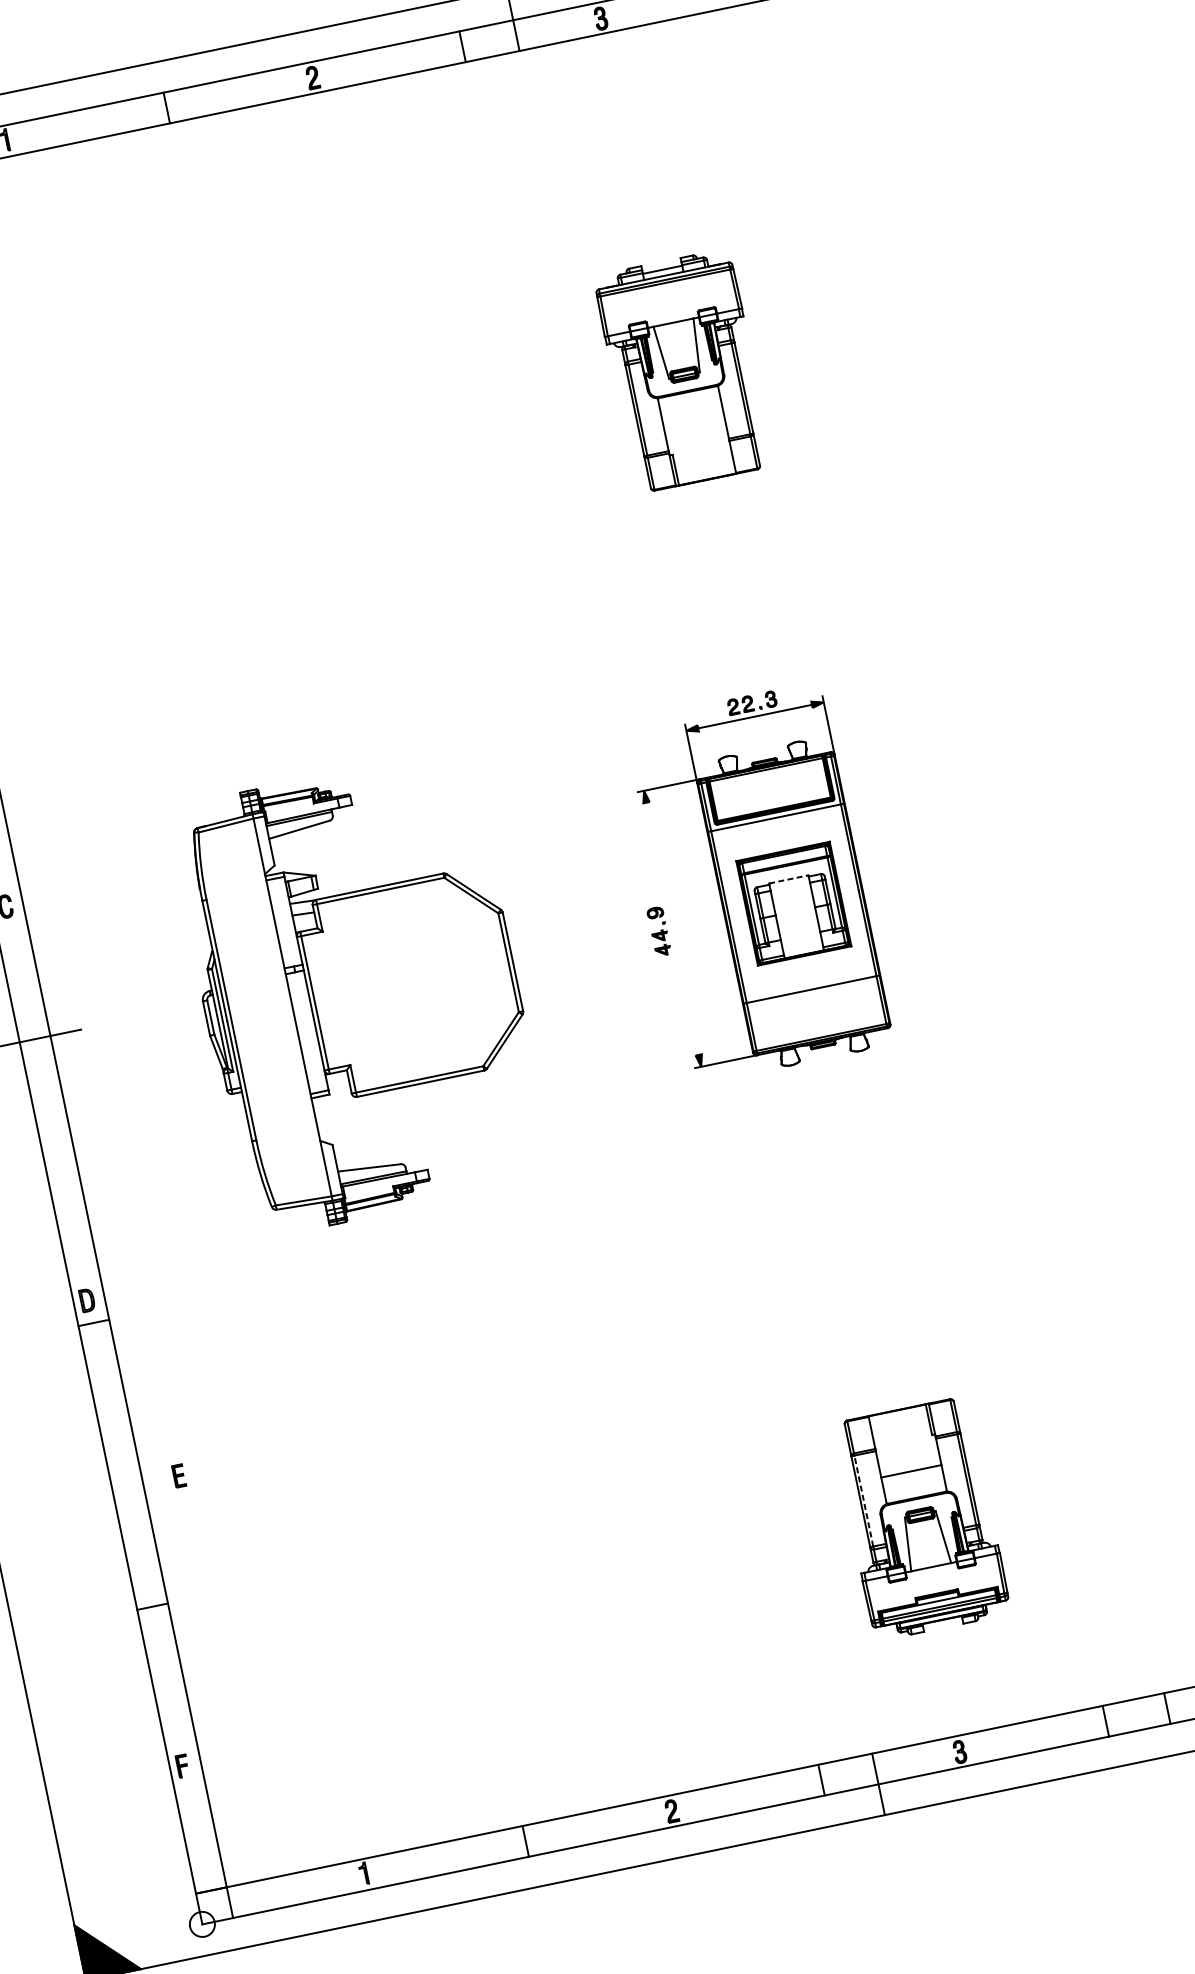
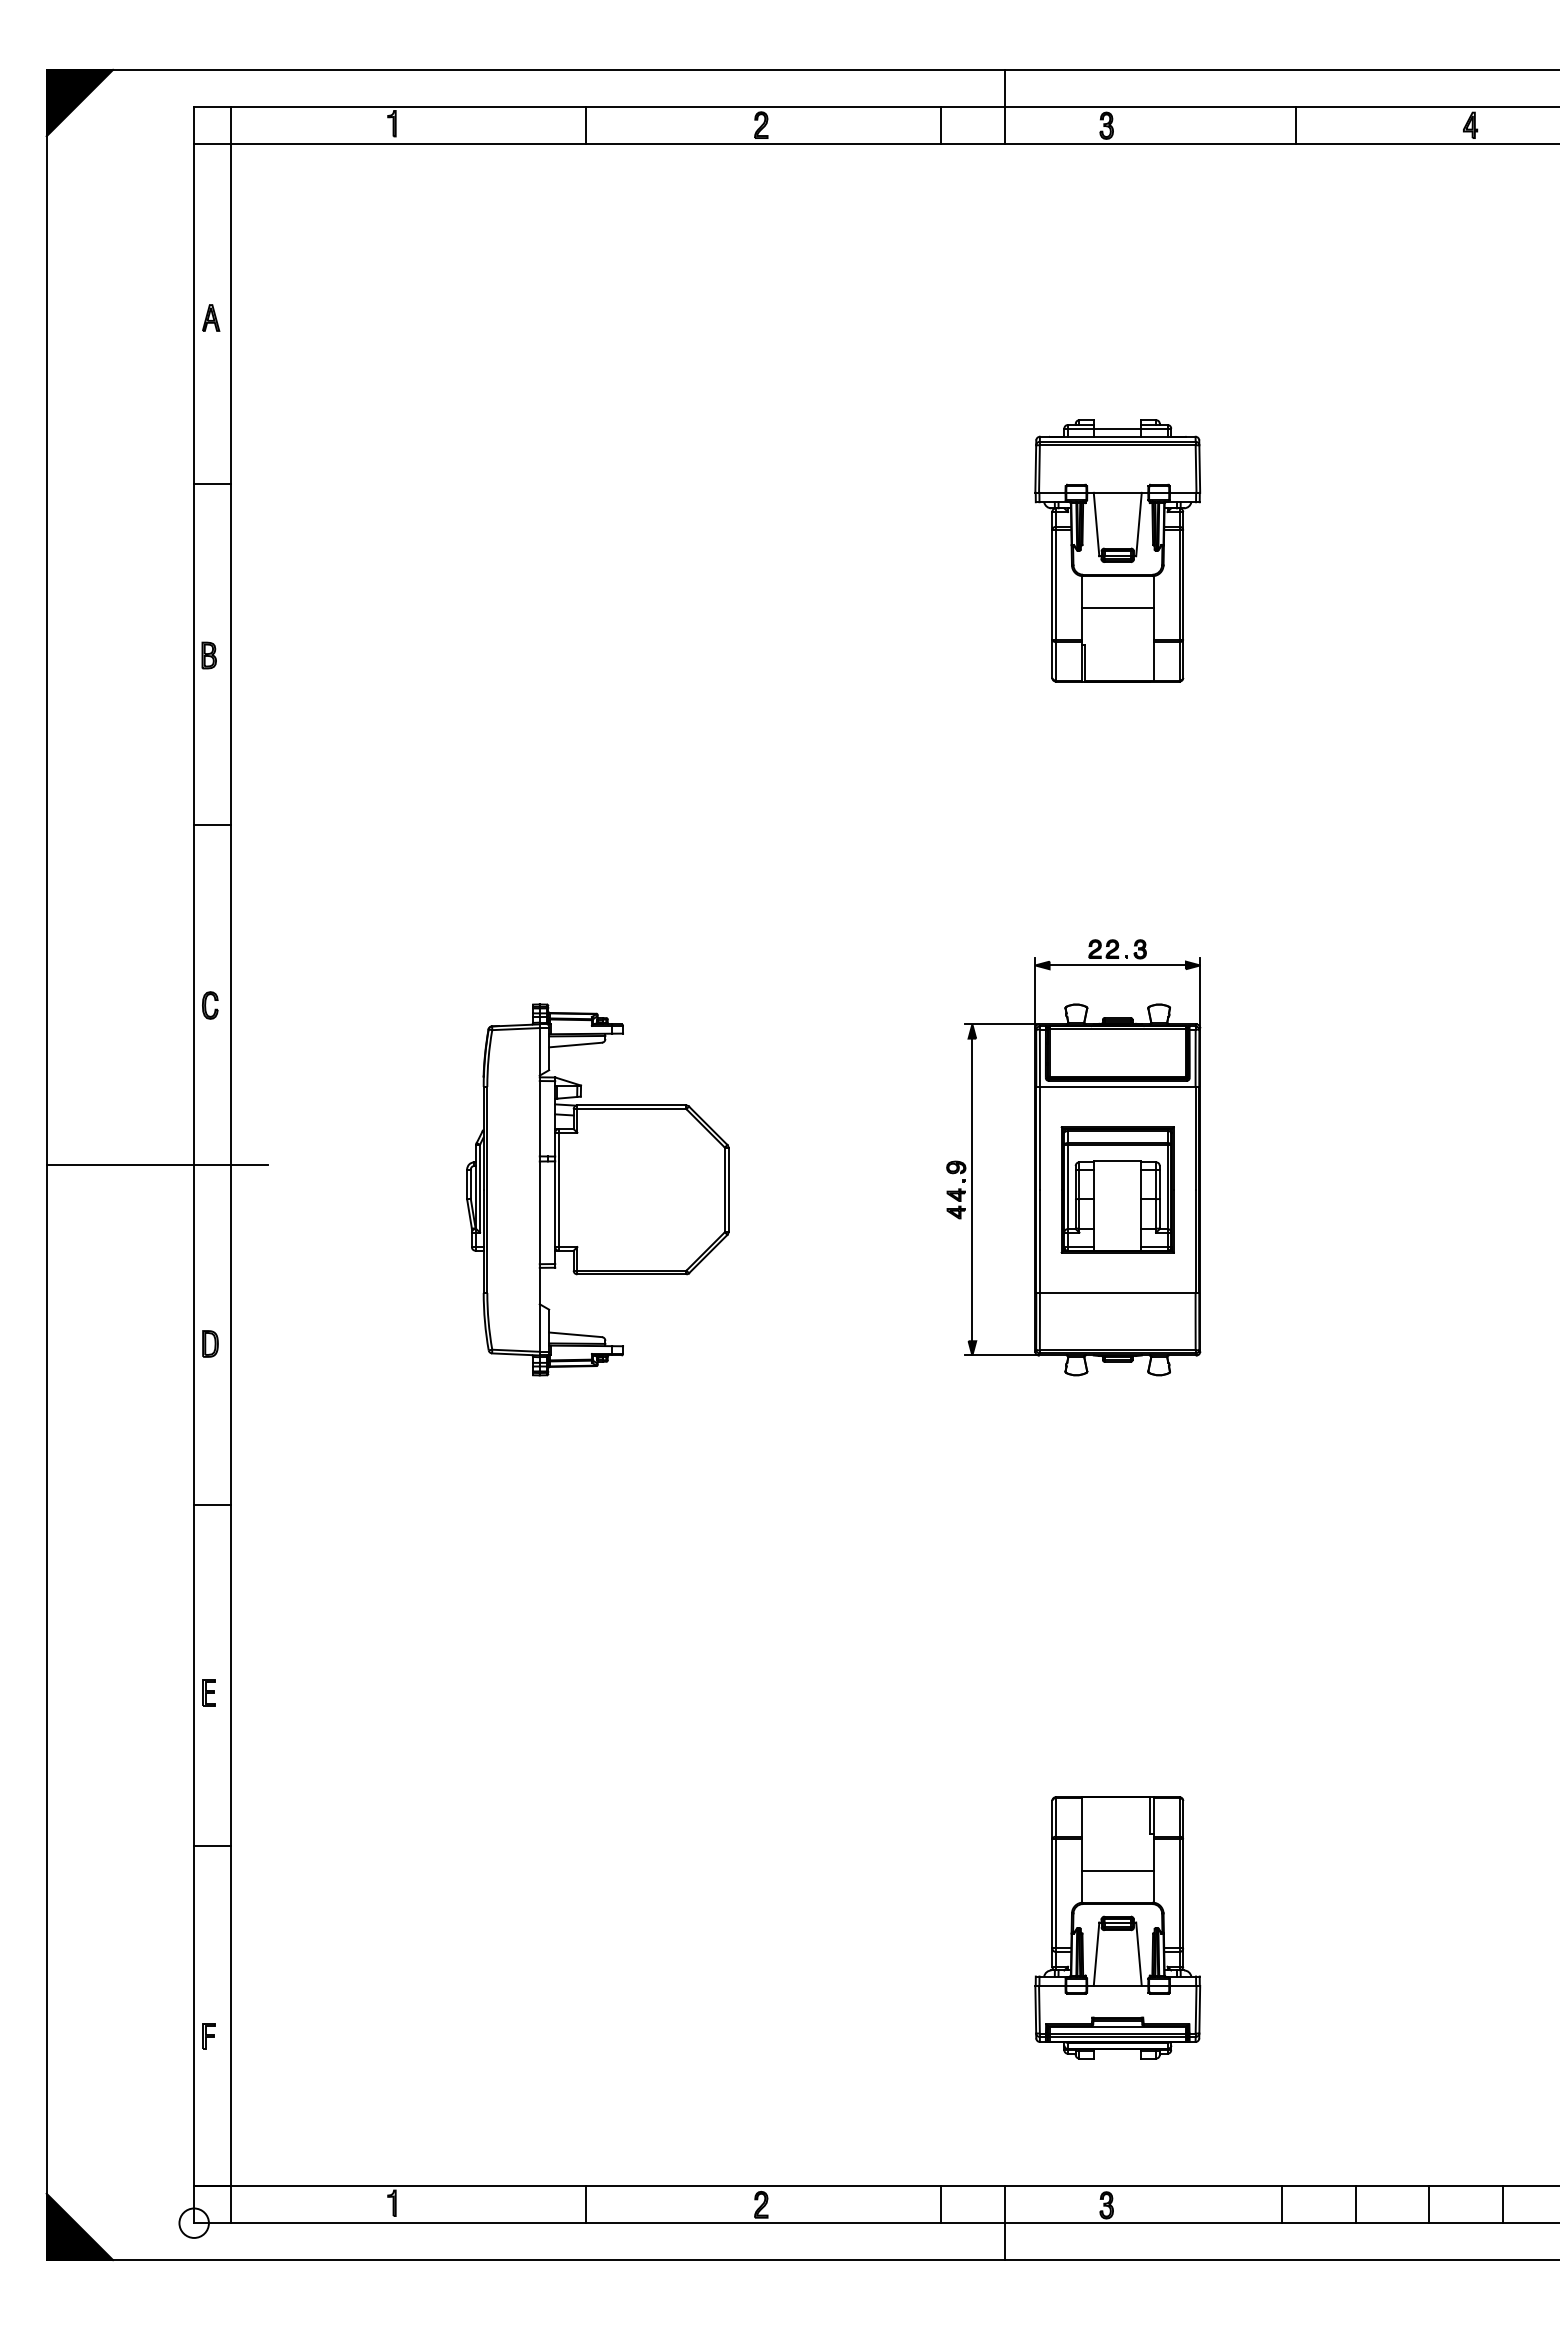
line: (693, 418) -> (1117, 607), added
line: (788, 879) -> (1117, 1160), dashed -> solid
line: (672, 928) -> (972, 1189), added
part: (360, 993) -> (597, 1189), size x0.71
part: (87, 1300) -> (210, 1343), moved
part: (178, 1475) -> (208, 1692), moved
line: (864, 1500) -> (1056, 1893), dashed -> solid

